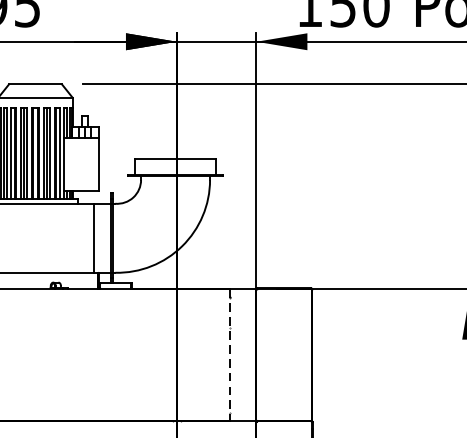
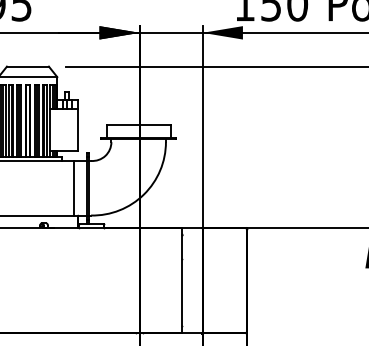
line: (229, 356) -> (181, 281), dashed -> solid

